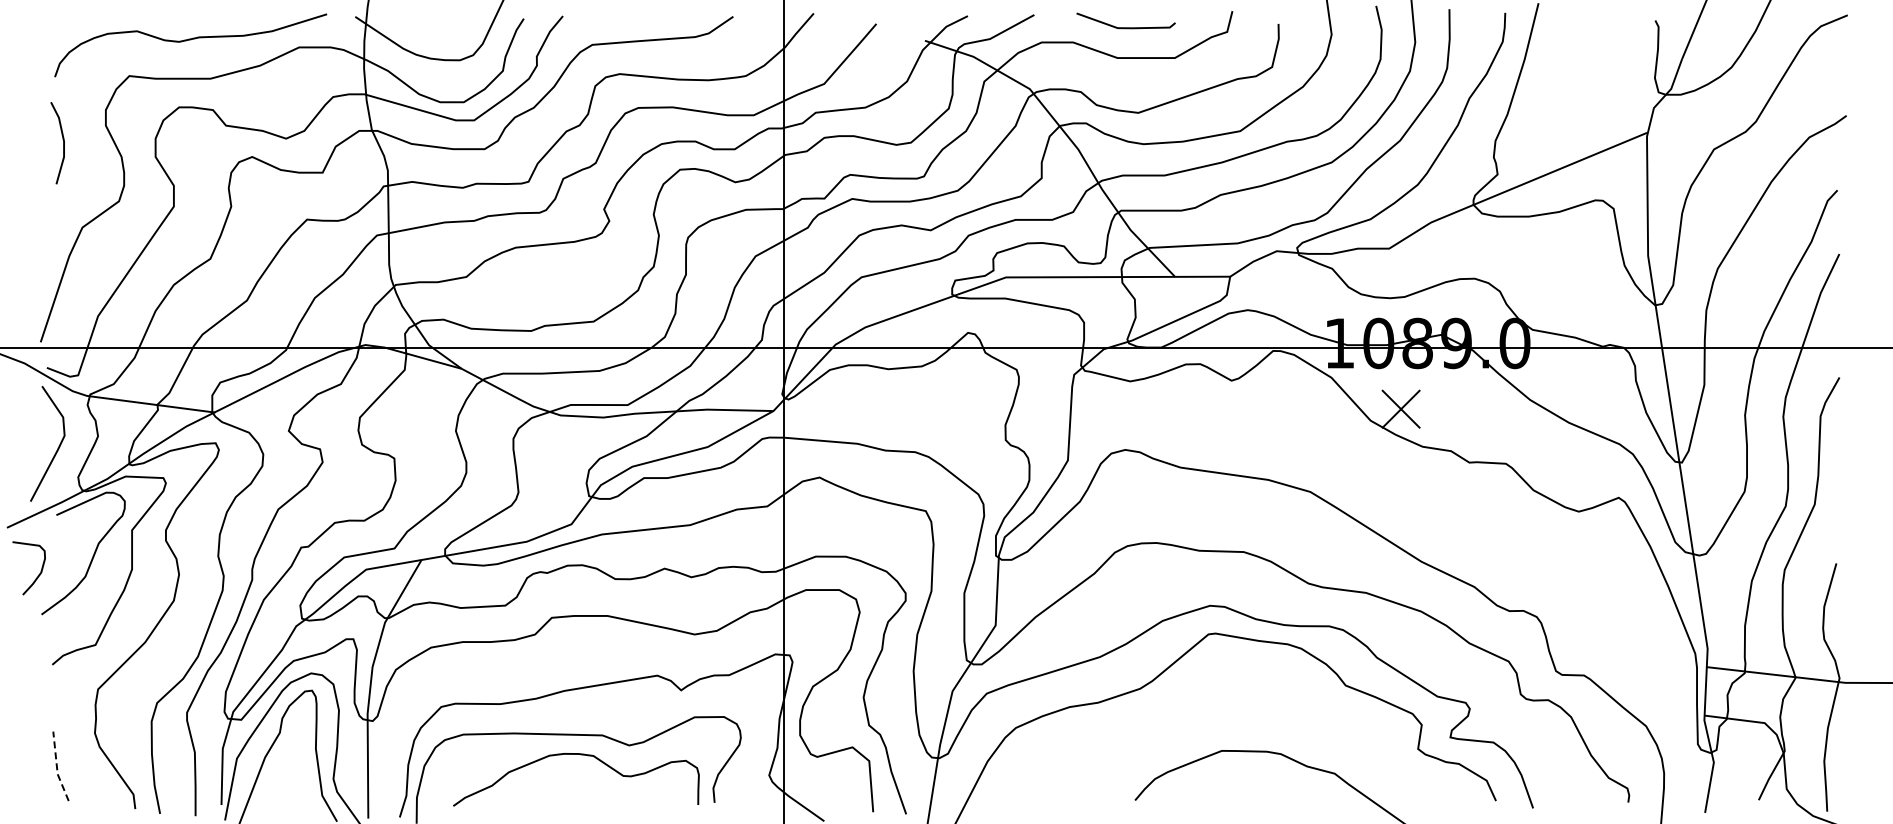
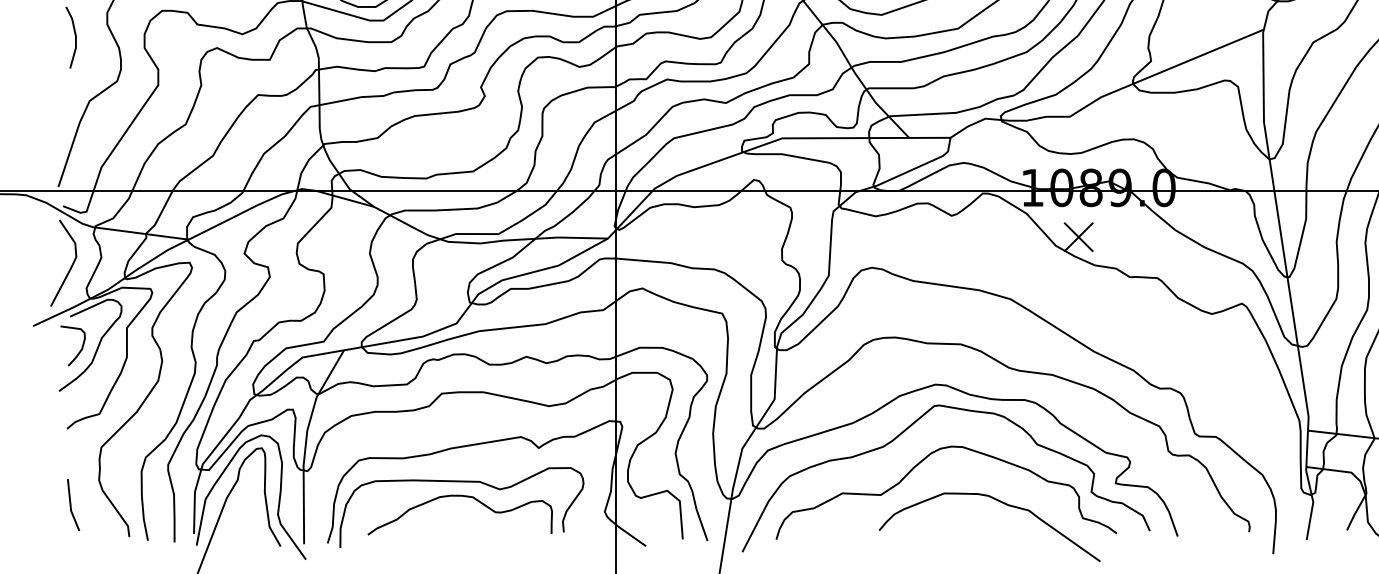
curve: (38, 574) -> (80, 350), moved
curve: (1190, 710) -> (920, 463), added
line: (56, 767) -> (70, 505), dashed -> solid

